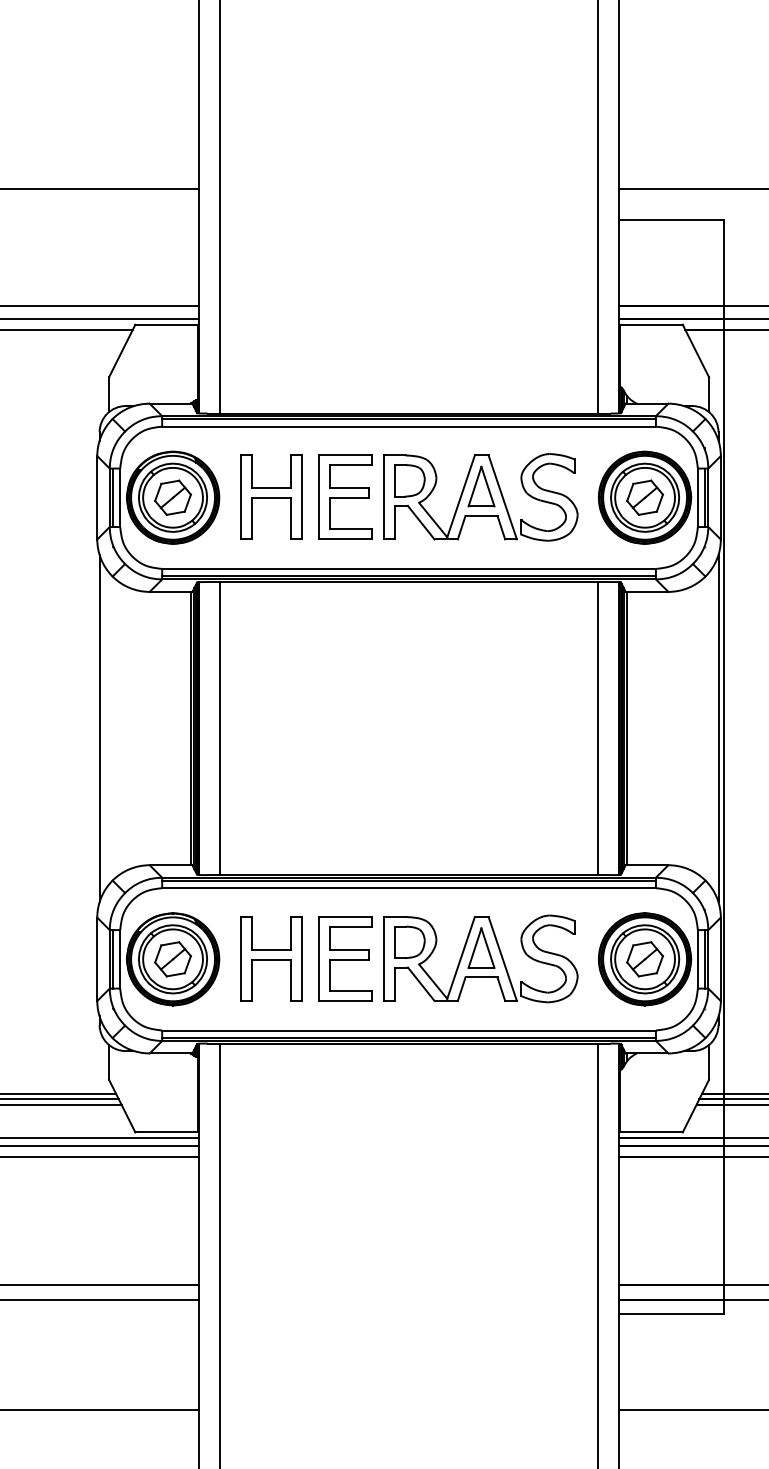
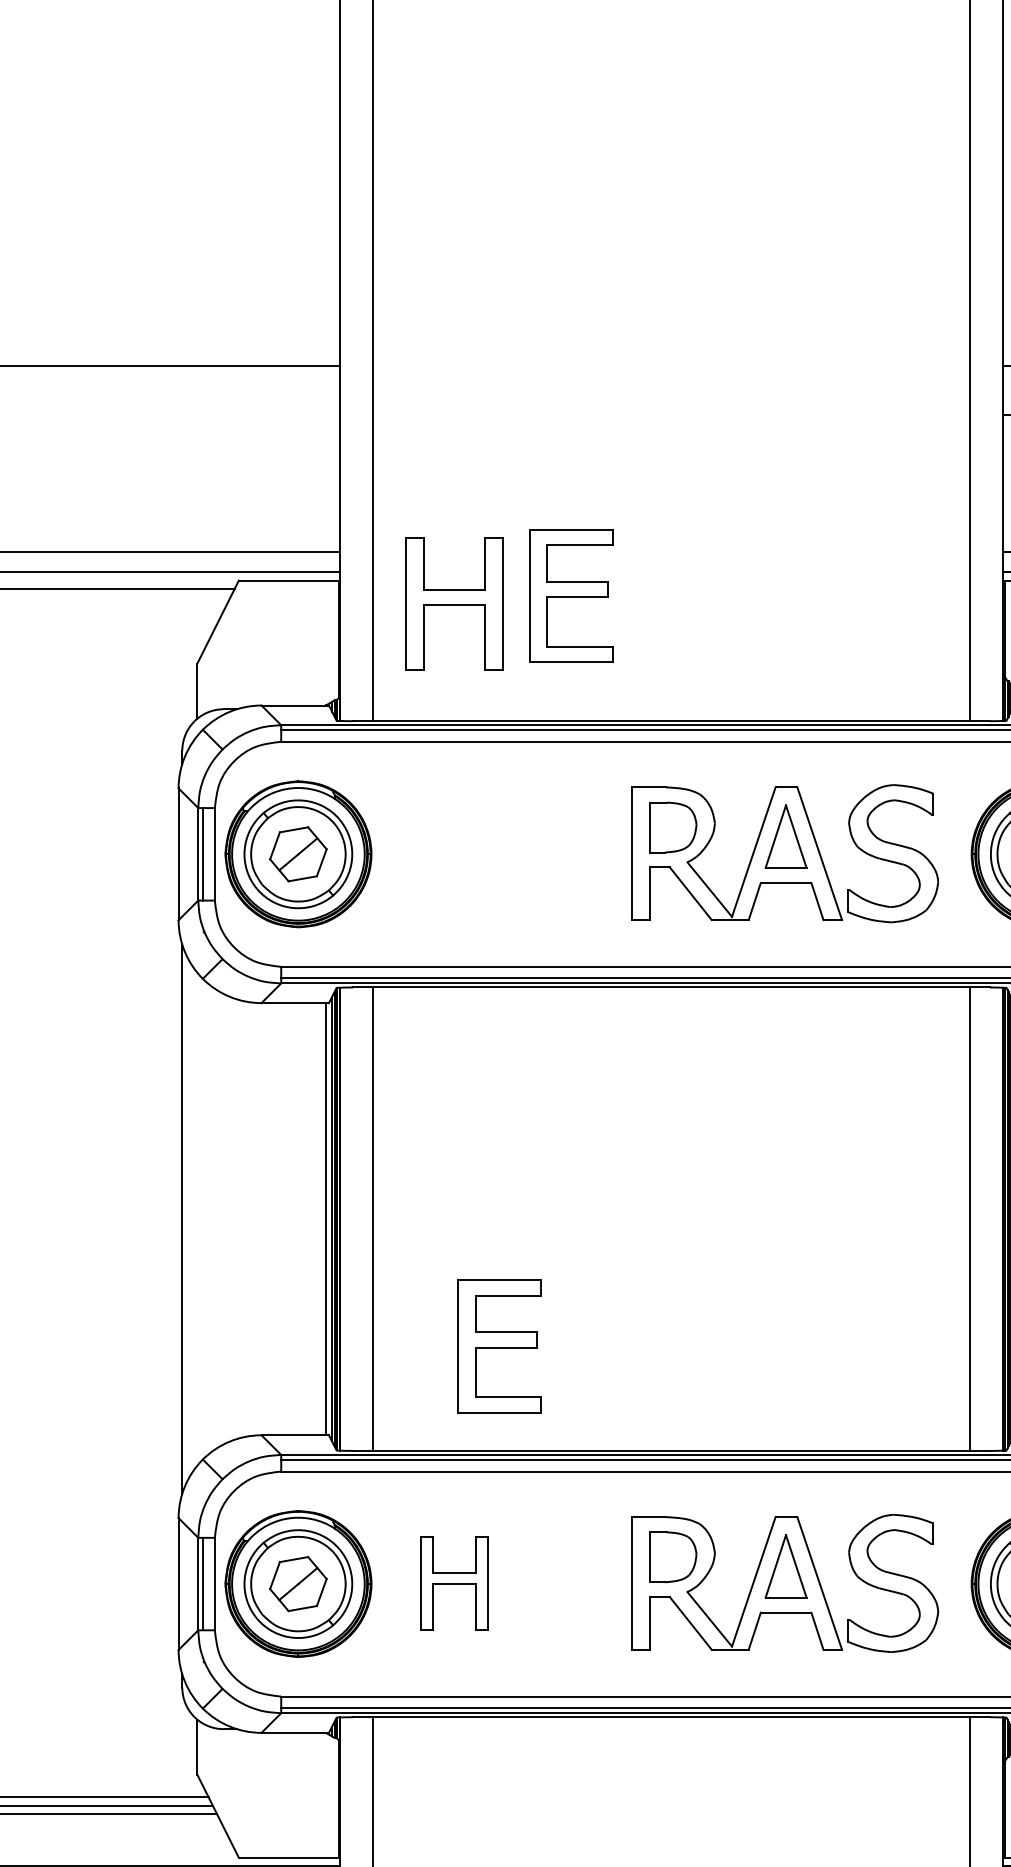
part: (271, 496) -> (454, 602), moved
part: (345, 496) -> (571, 594), moved
part: (271, 958) -> (454, 1582), size x0.7
part: (345, 958) -> (499, 1345), moved

